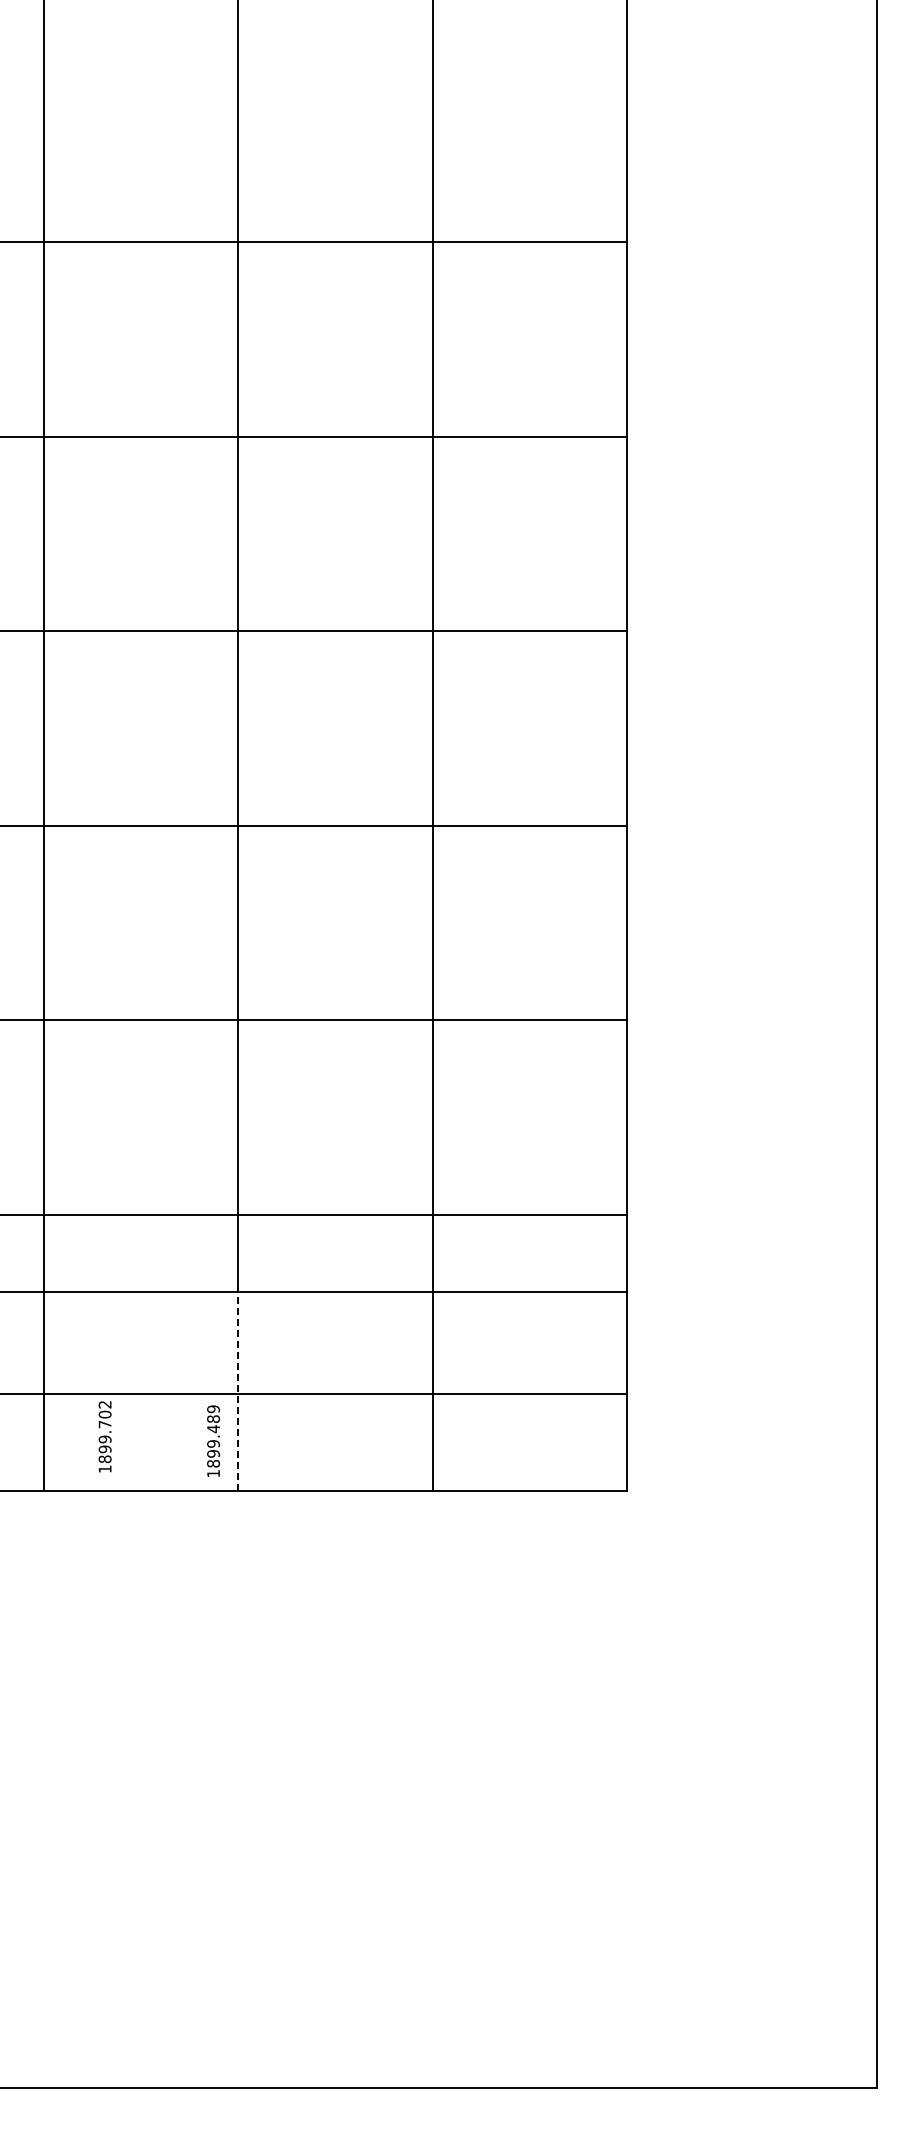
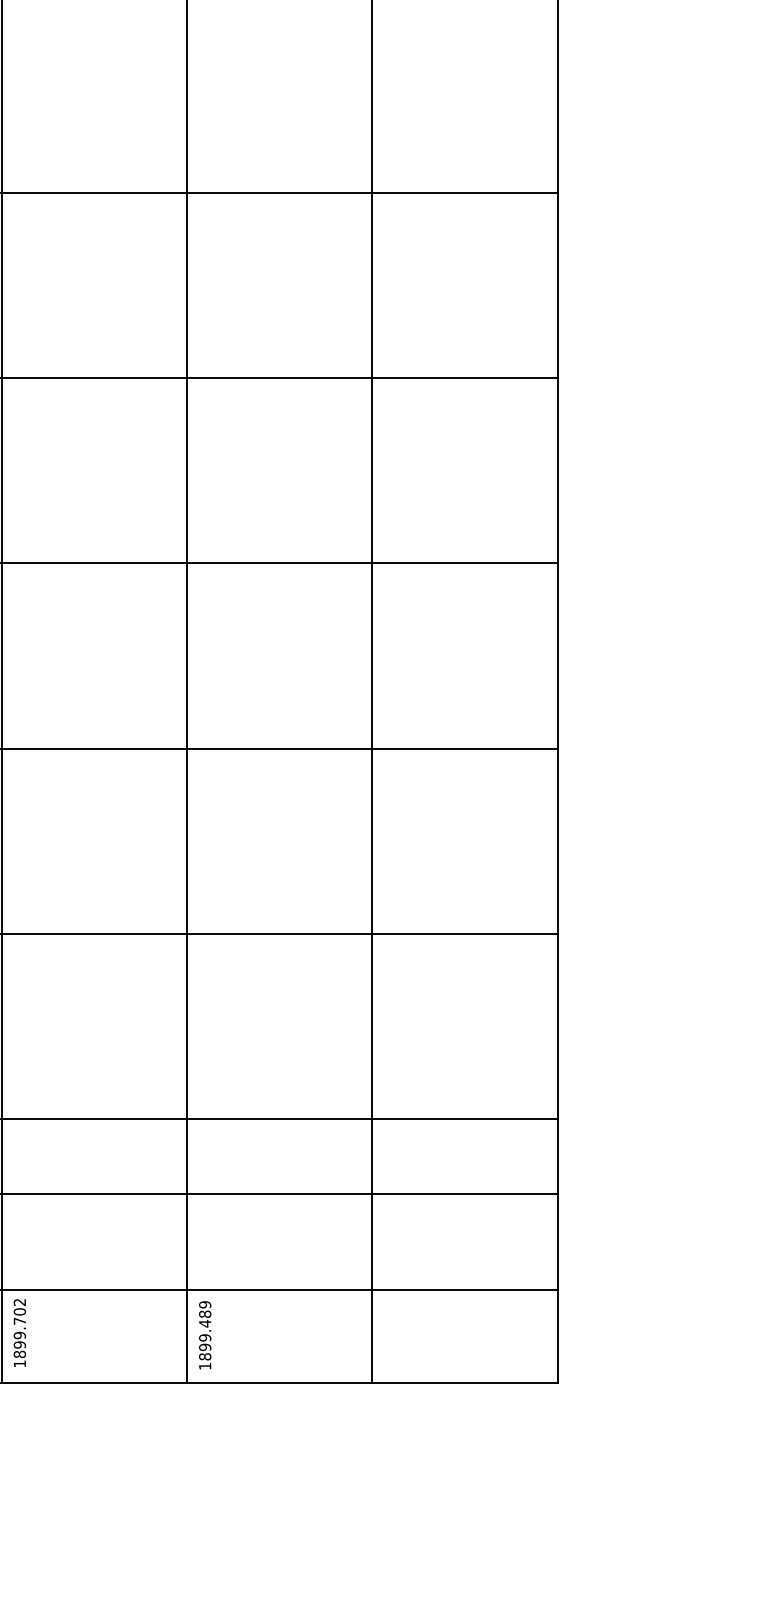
line: (238, 1391) -> (187, 1287), dashed -> solid
text: (104, 1436) -> (19, 1332), moved
text: (213, 1440) -> (205, 1334), moved

